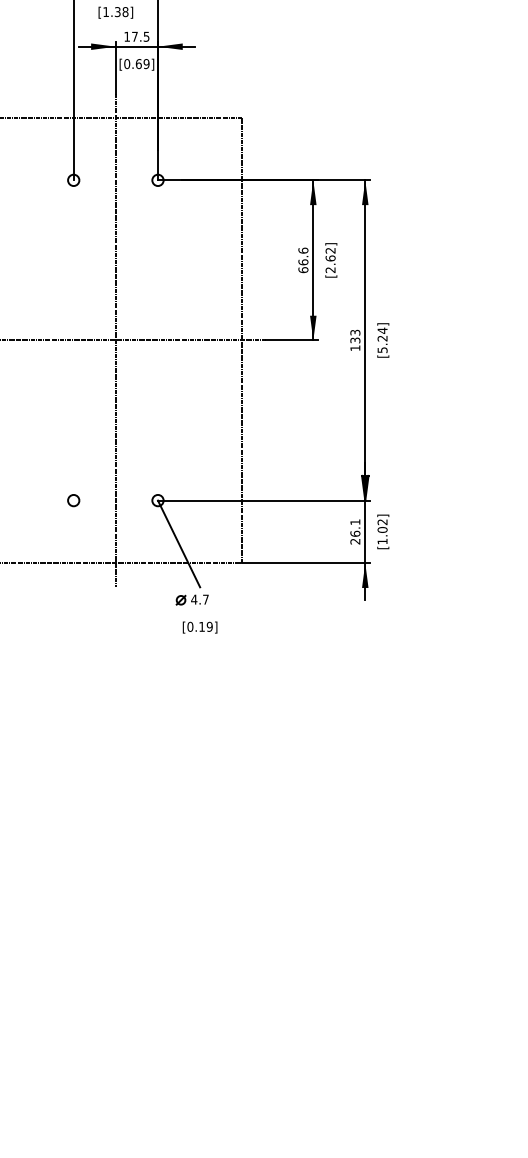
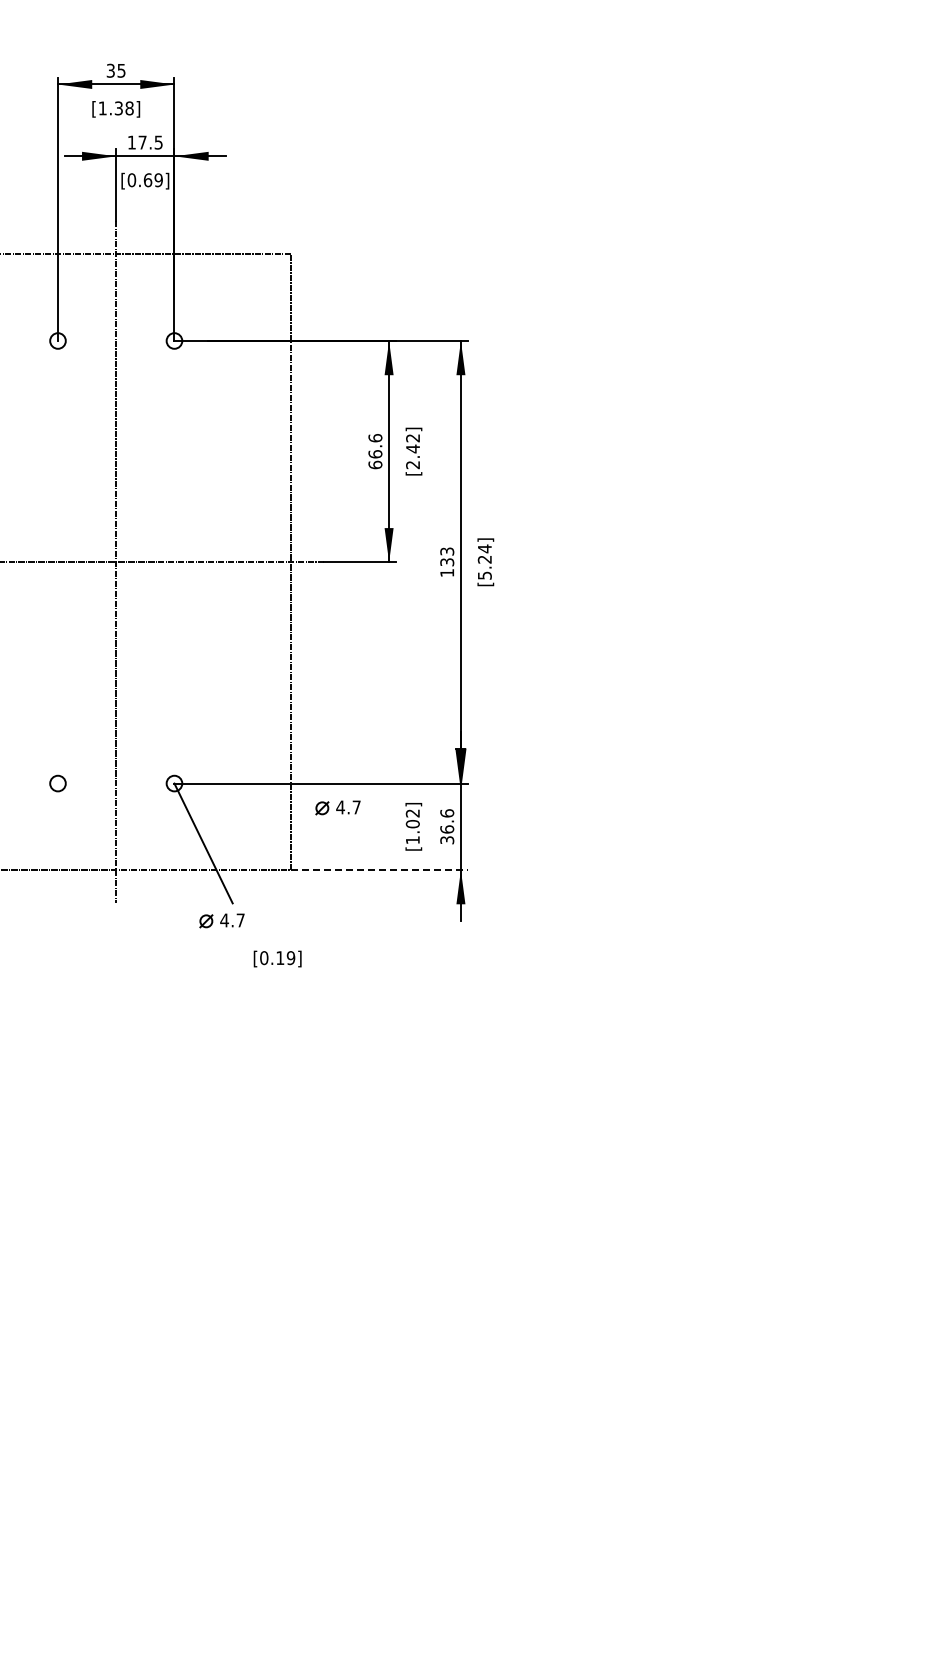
text: (330, 258) -> (413, 448), [2.62] -> [2.42]
part: (275, 517) -> (337, 807), added
text: (355, 531) -> (447, 826), 26.1 -> 36.6
text: (383, 531) -> (413, 826), moved
line: (306, 563) -> (379, 870), solid -> dashed
text: (199, 627) -> (277, 958), moved

